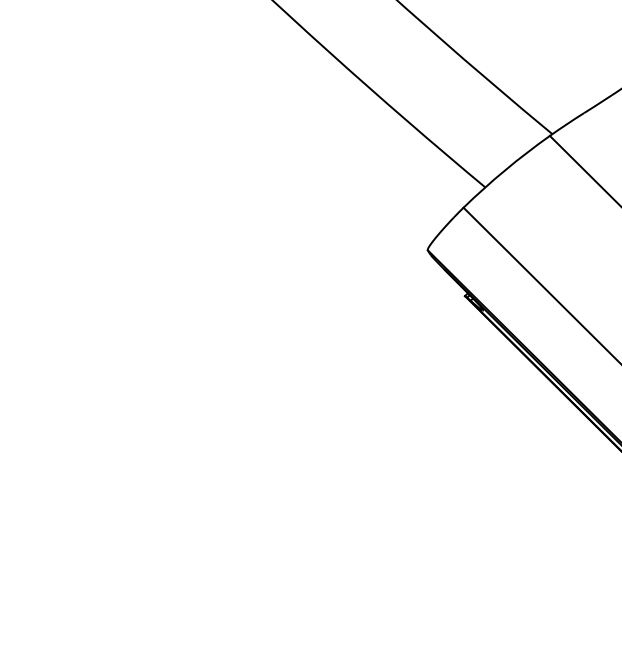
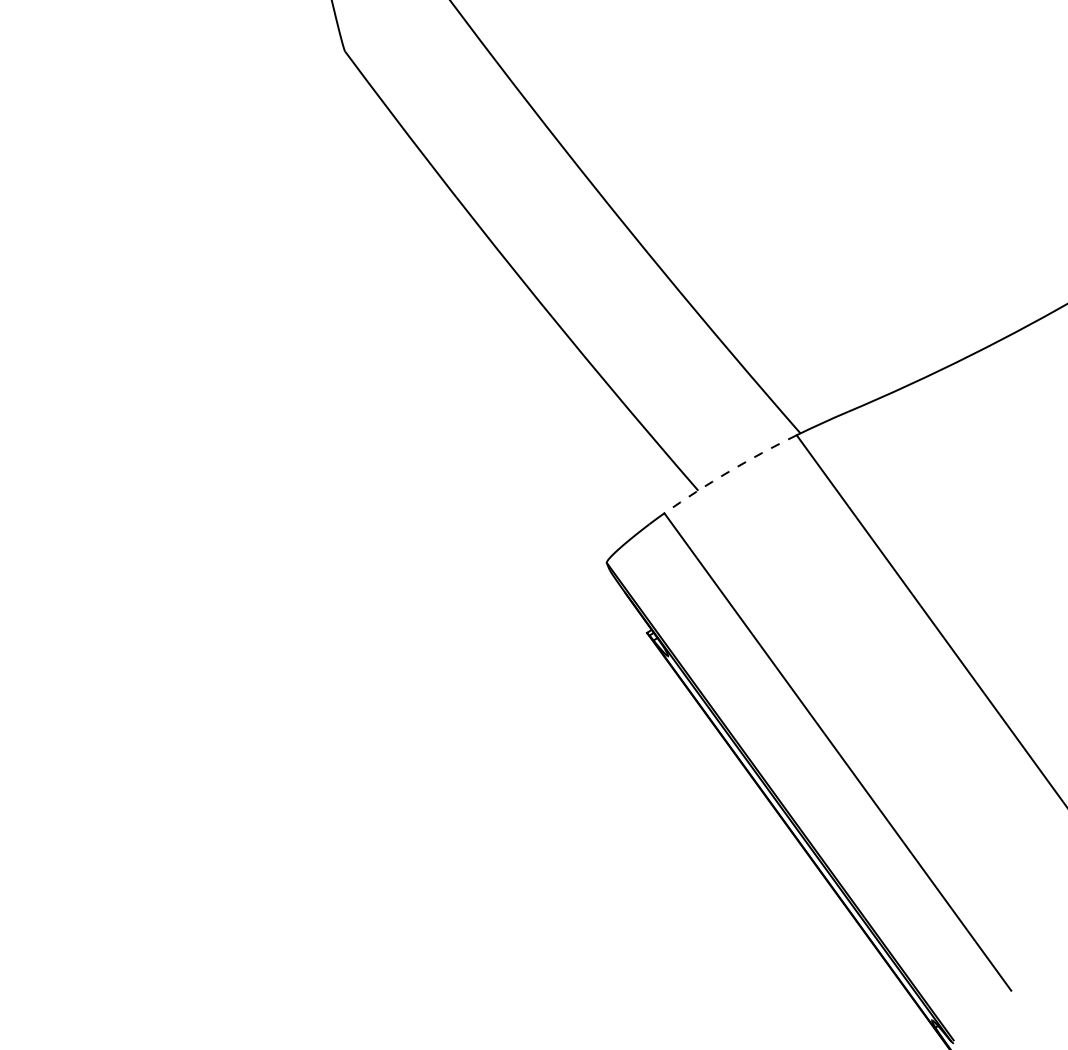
arc: (505, 169) -> (729, 471), solid -> dashed

